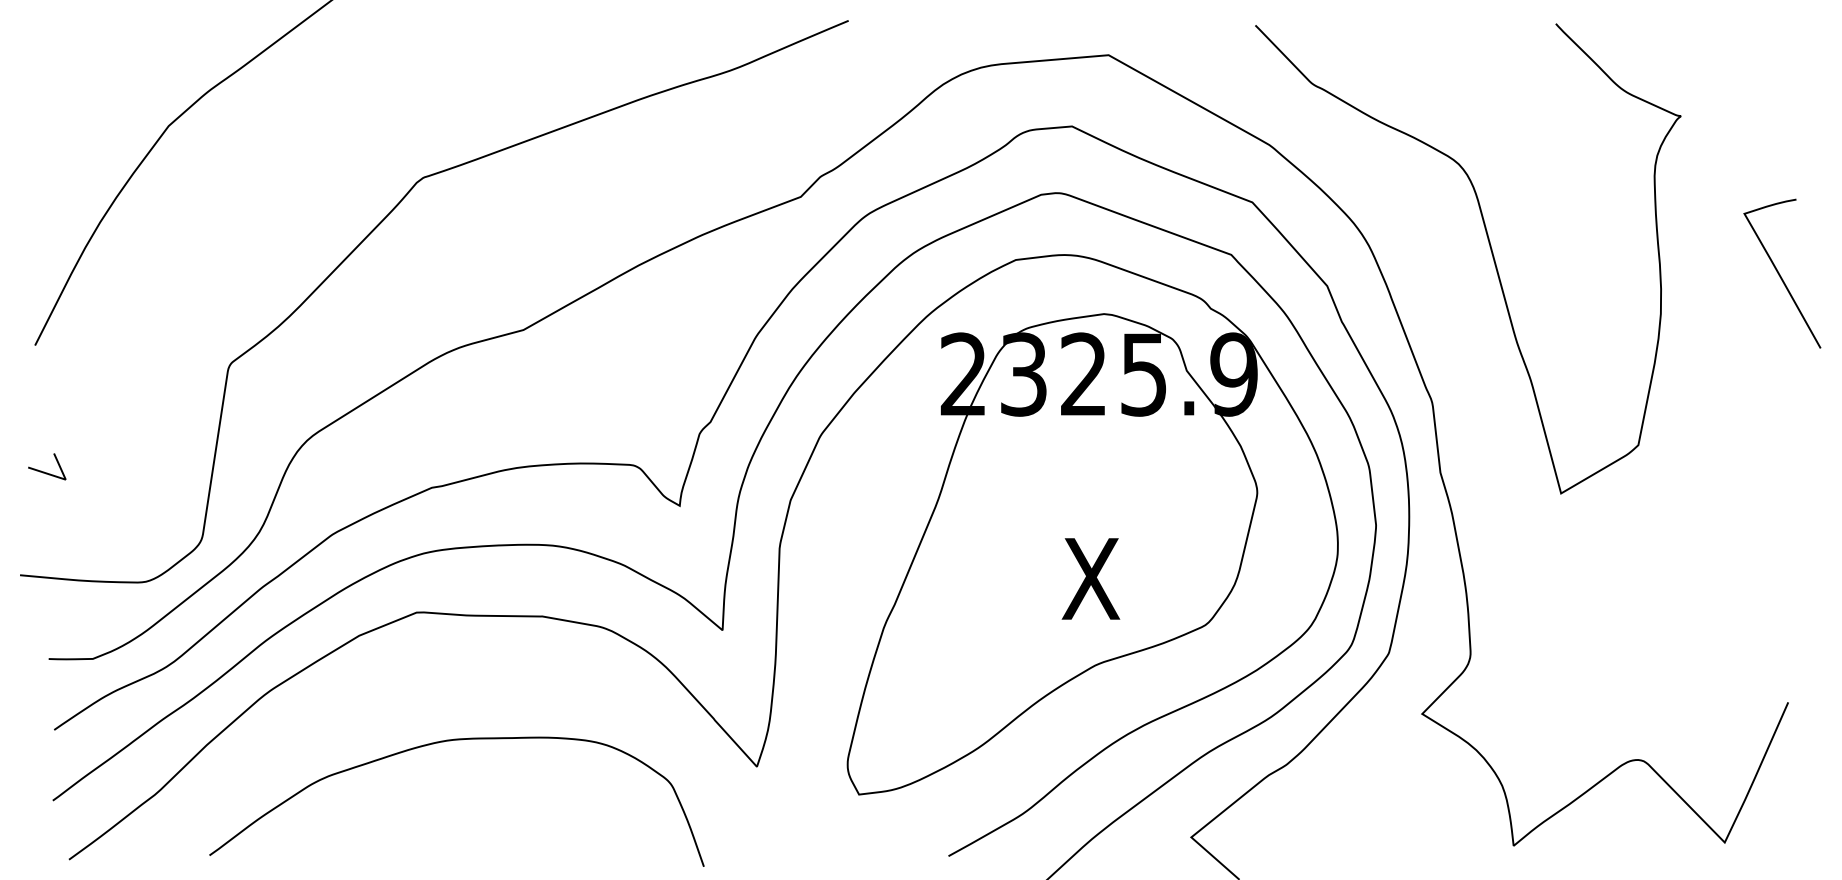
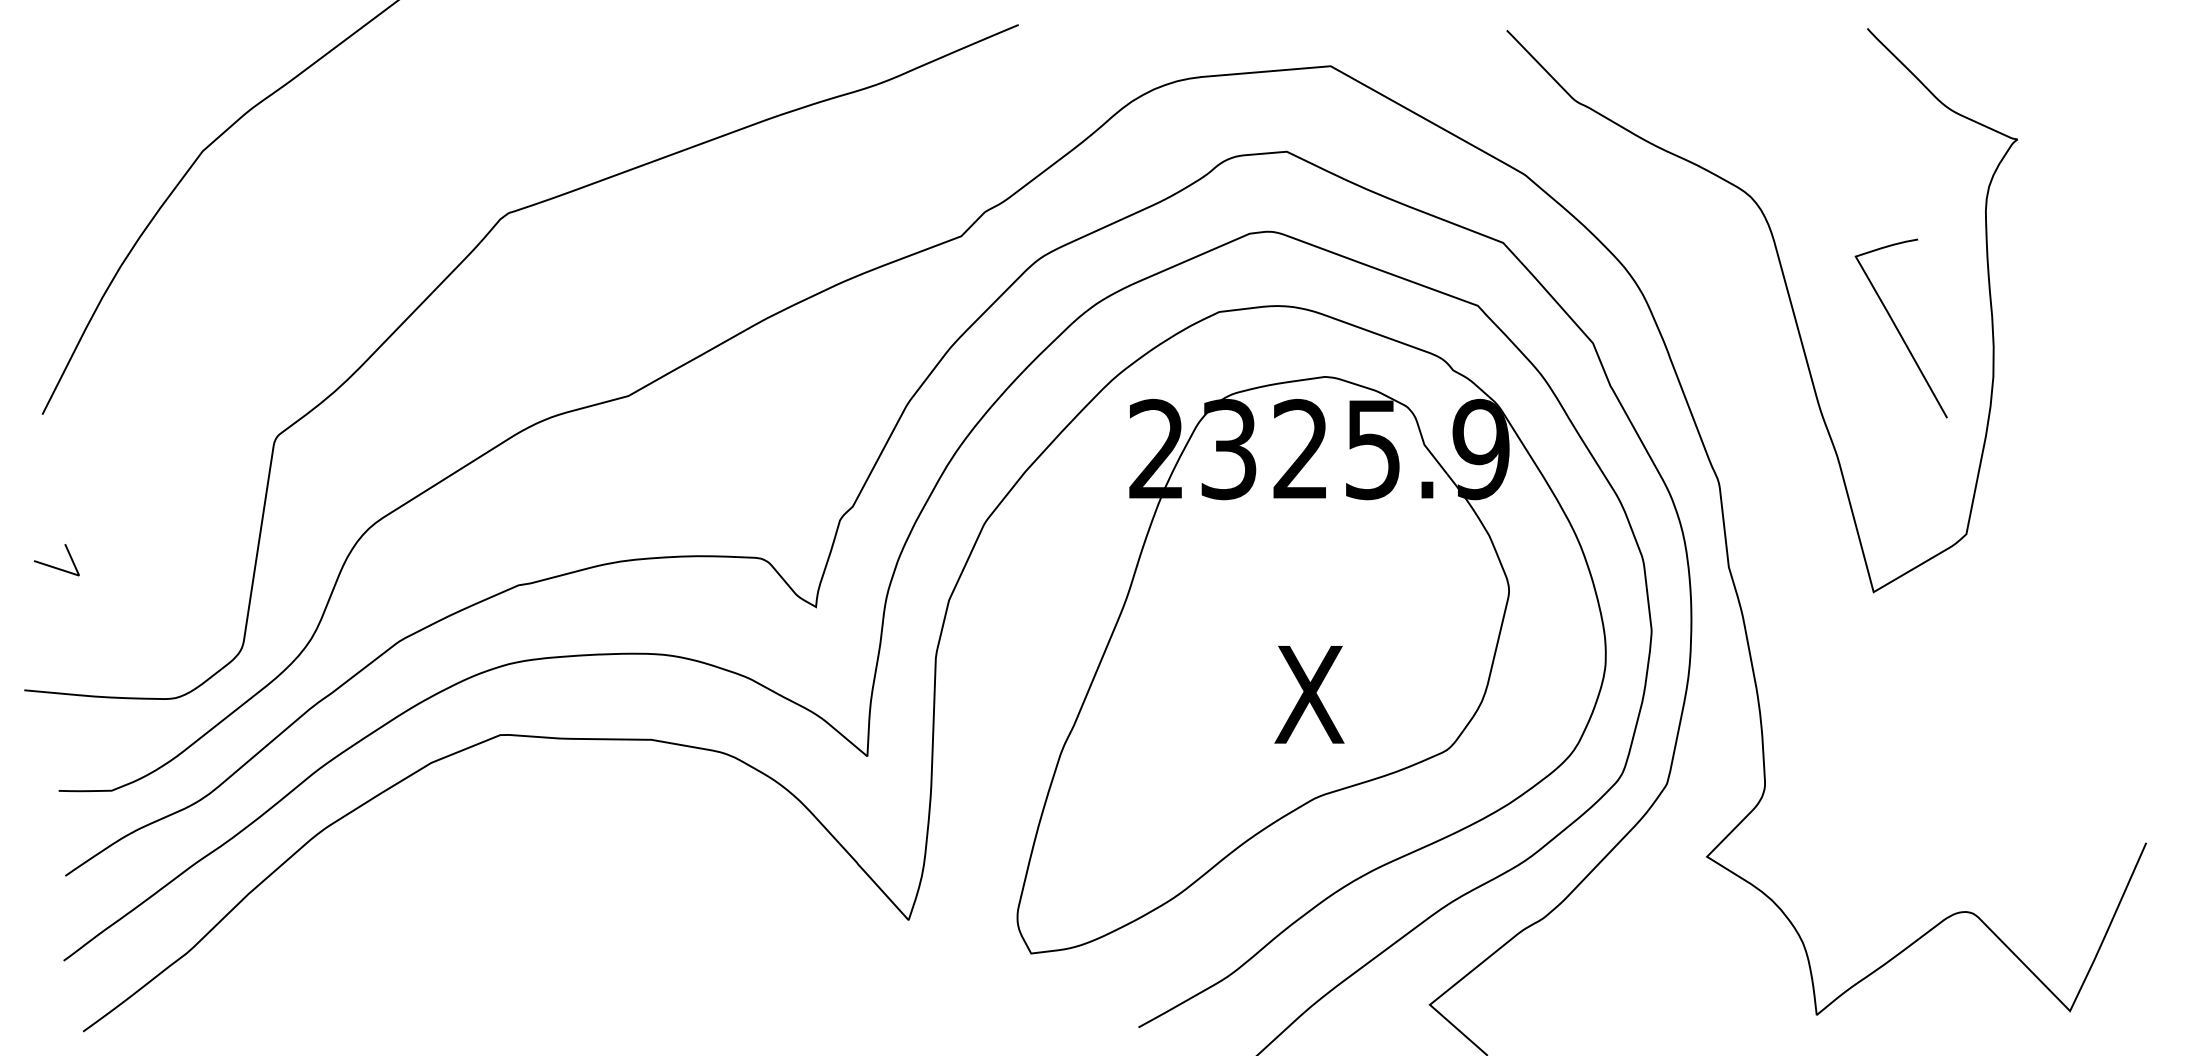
curve: (1780, 274) -> (1898, 329), moved
curve: (451, 741) -> (541, 889), removed

